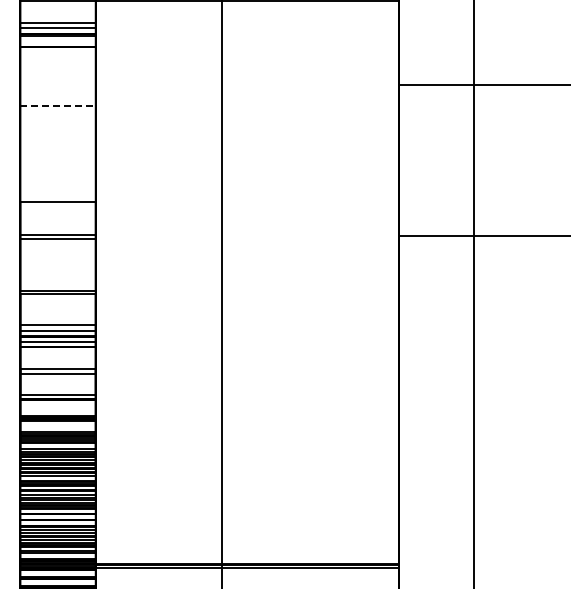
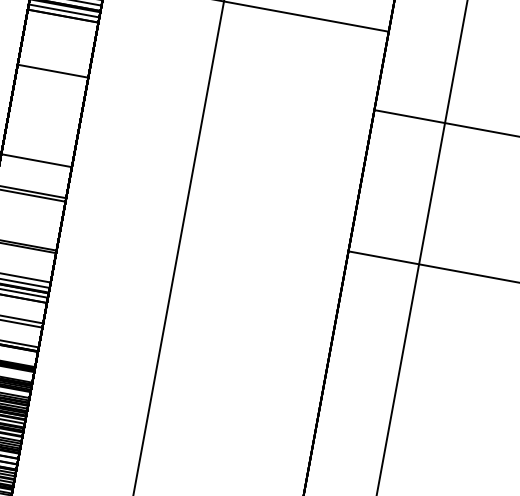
line: (57, 41) -> (63, 11), added
line: (58, 105) -> (53, 71), dashed -> solid

